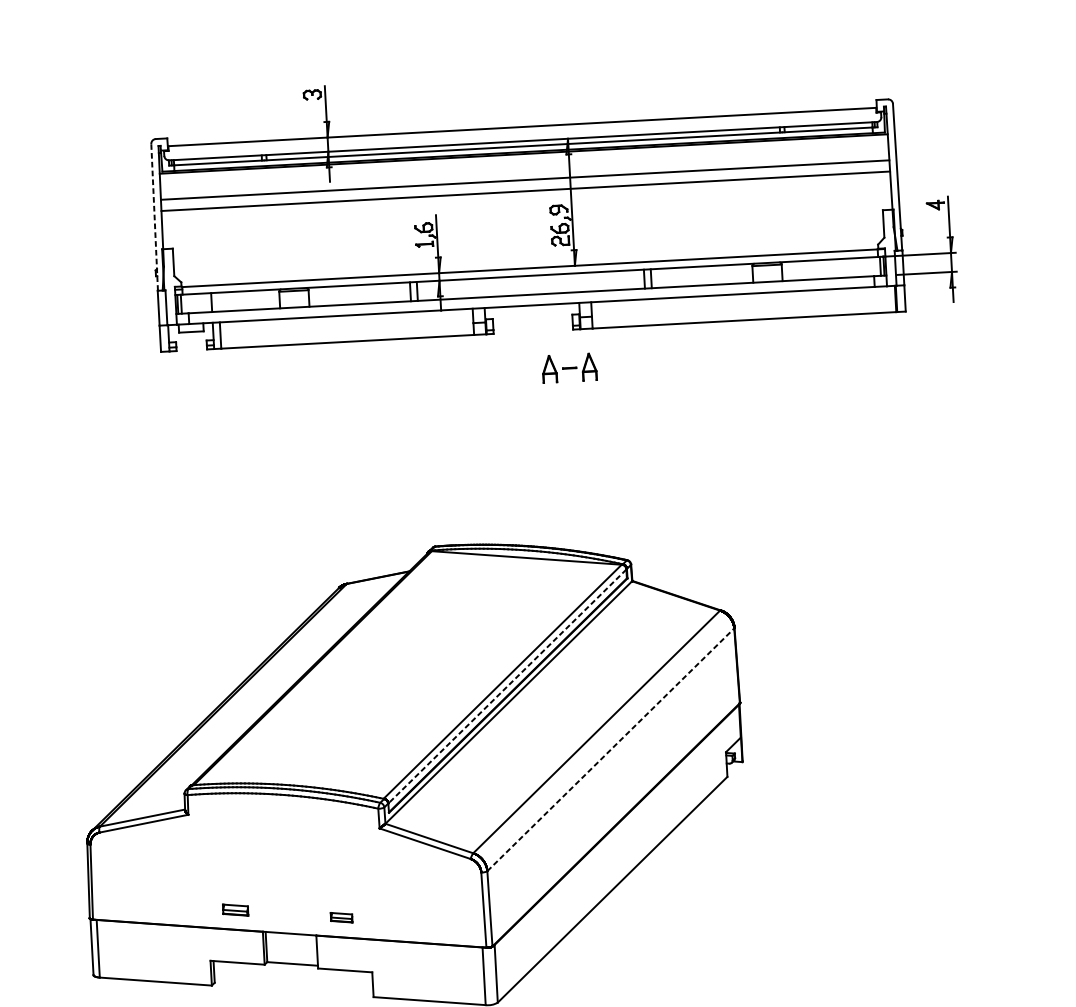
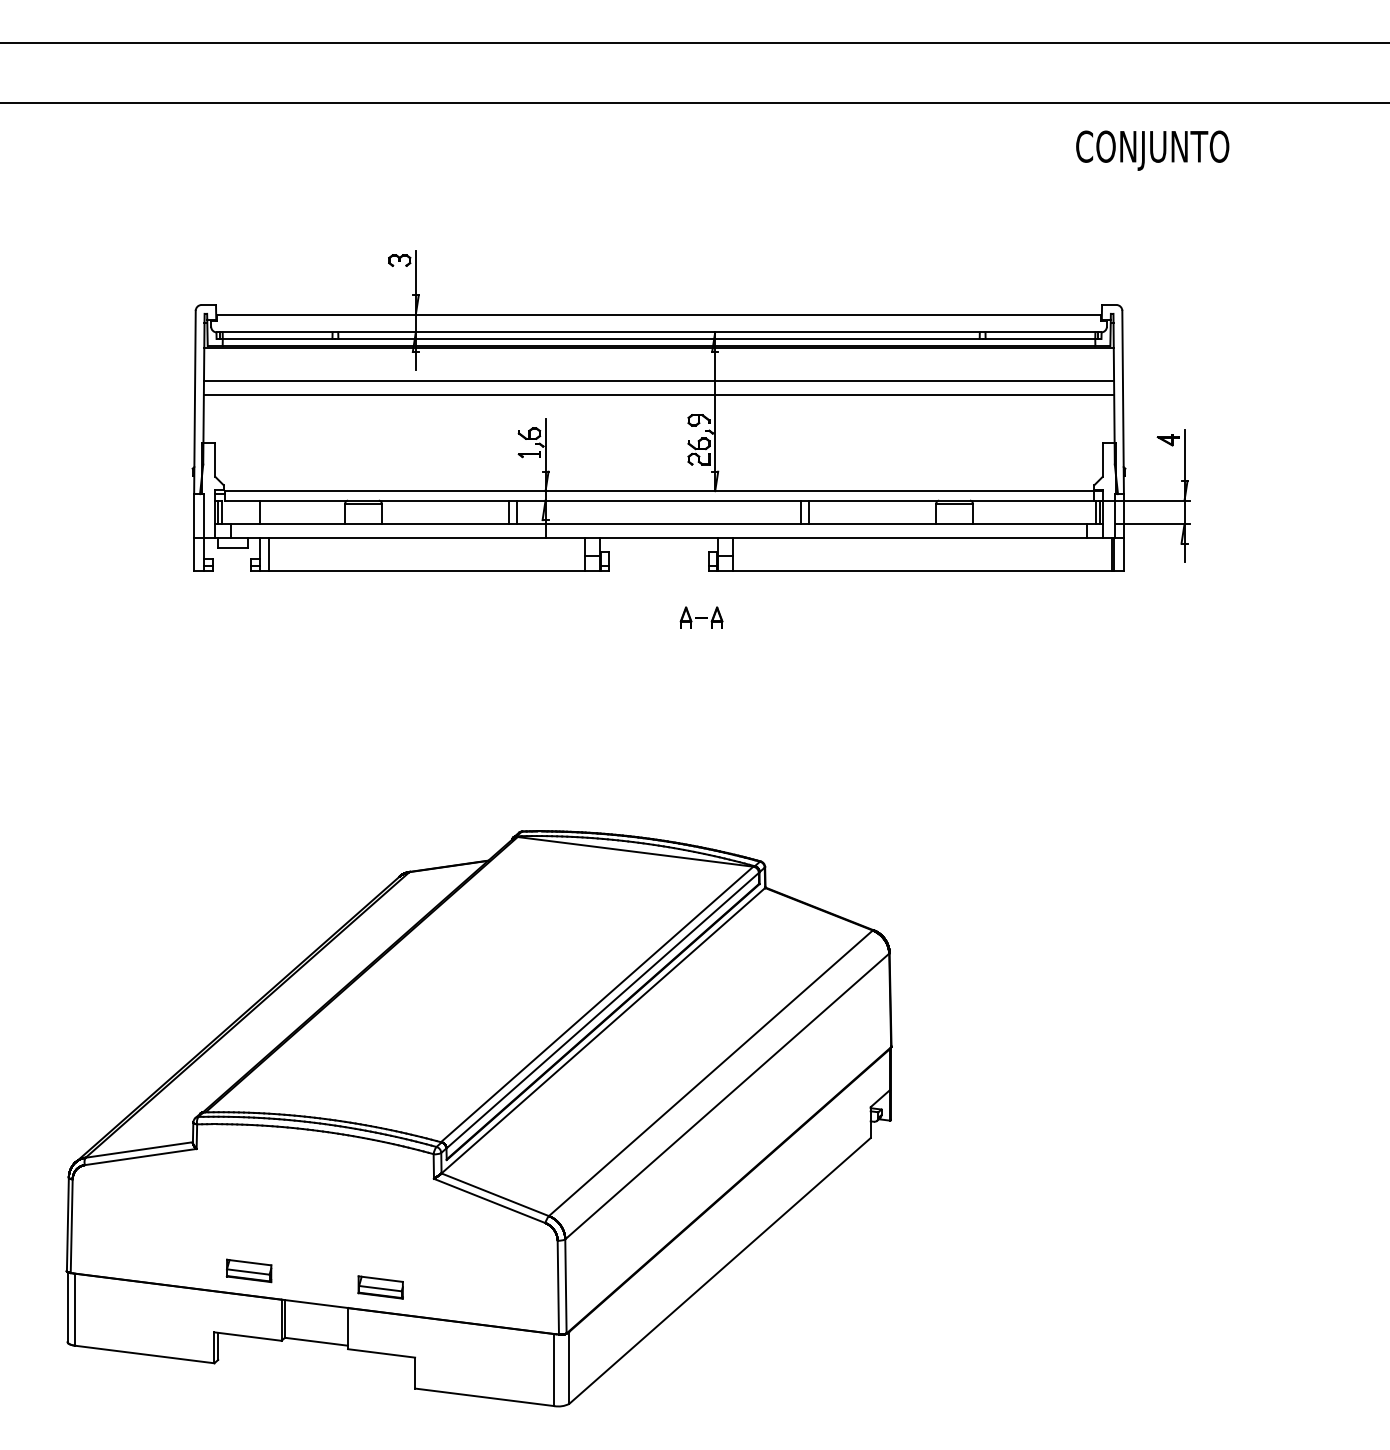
line: (154, 217) -> (194, 402), dashed -> solid
part: (569, 367) -> (701, 617), size x0.62
line: (507, 687) -> (602, 1011), dashed -> solid
line: (611, 749) -> (727, 1096), dashed -> solid
part: (235, 909) -> (248, 1270), size x1.43
part: (341, 917) -> (380, 1287), size x1.67

